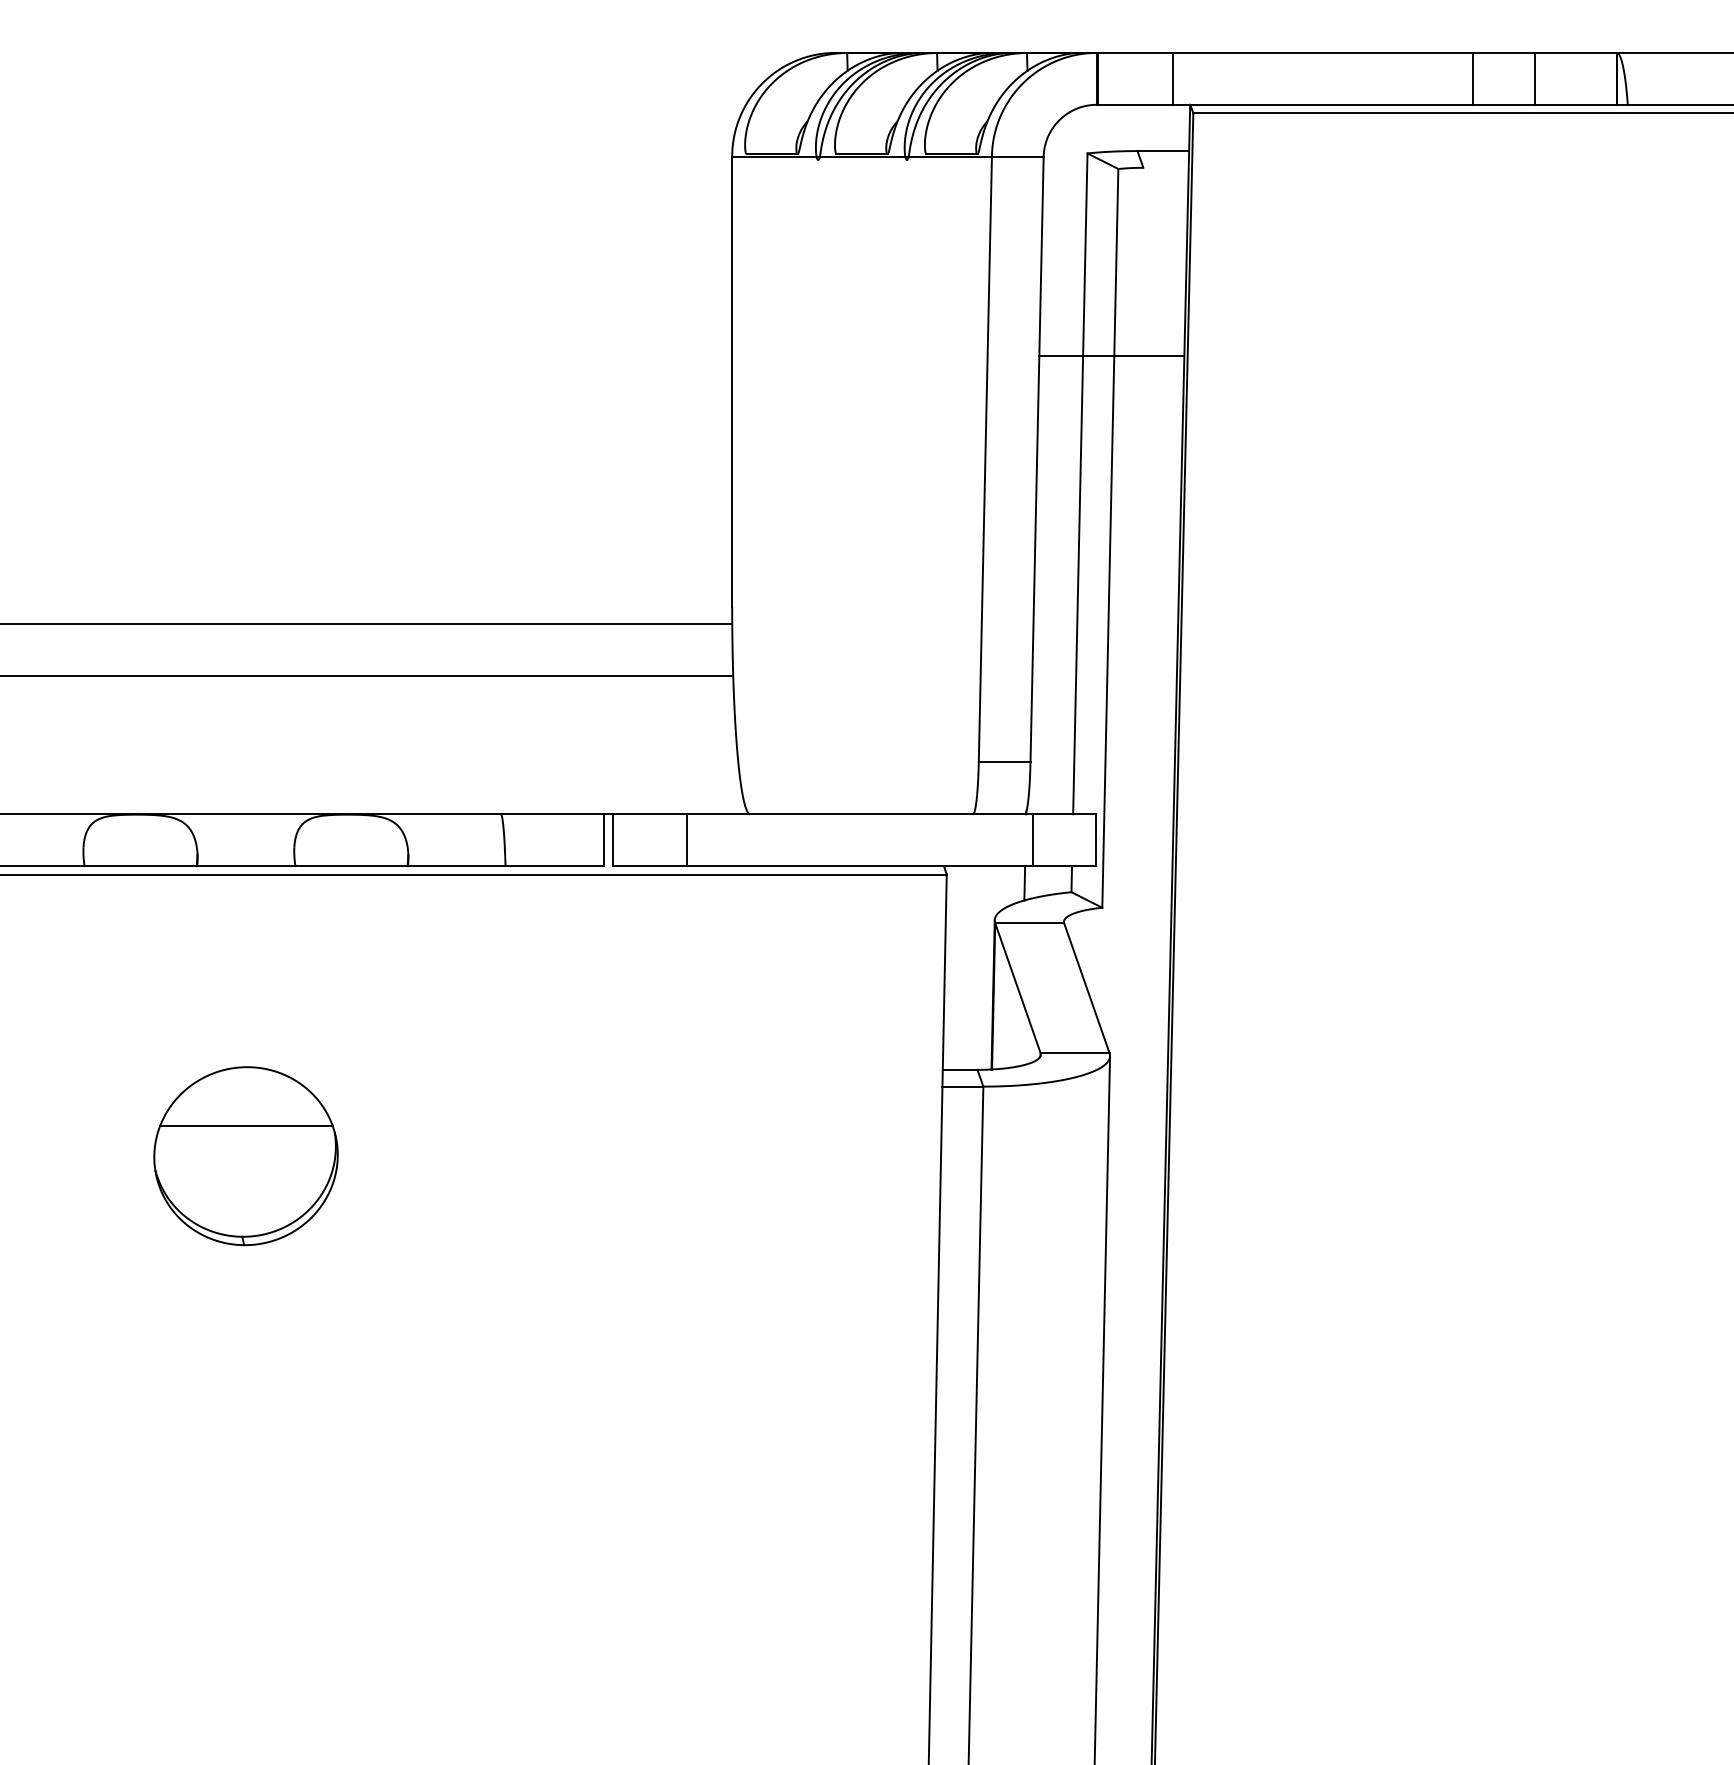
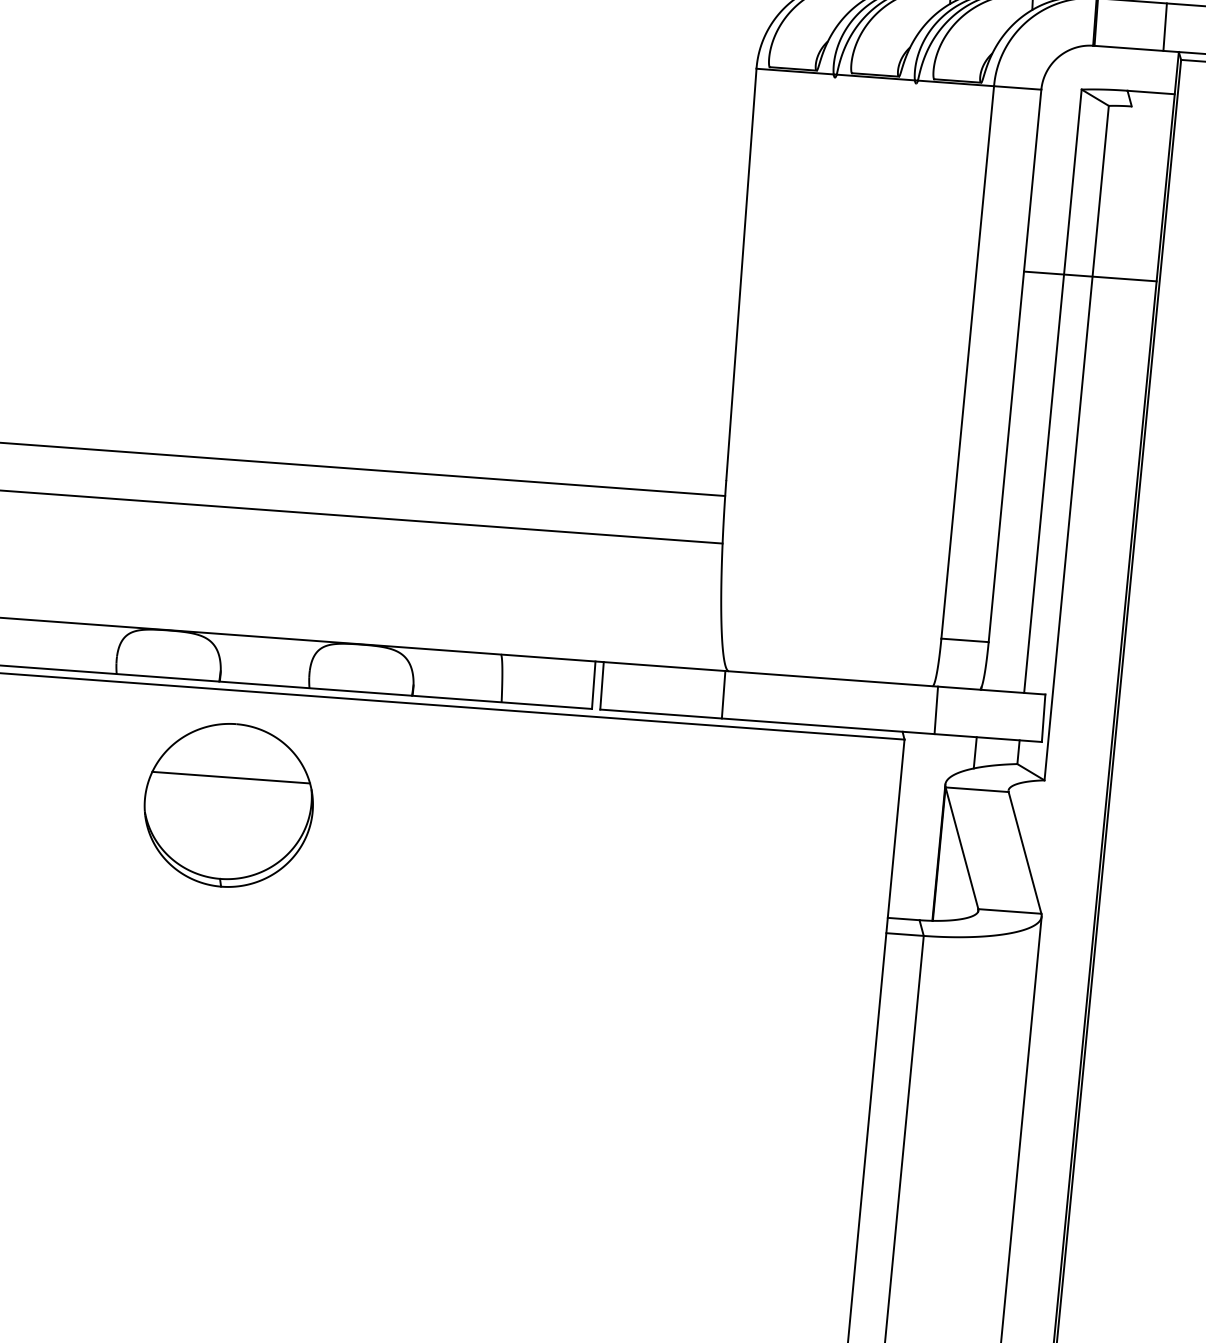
line: (687, 840) -> (723, 694), moved
line: (1032, 840) -> (935, 710), moved
part: (245, 1156) -> (228, 805), moved

